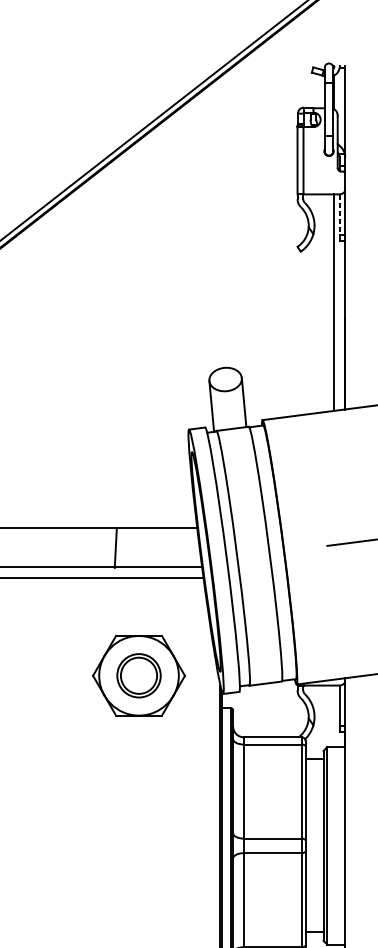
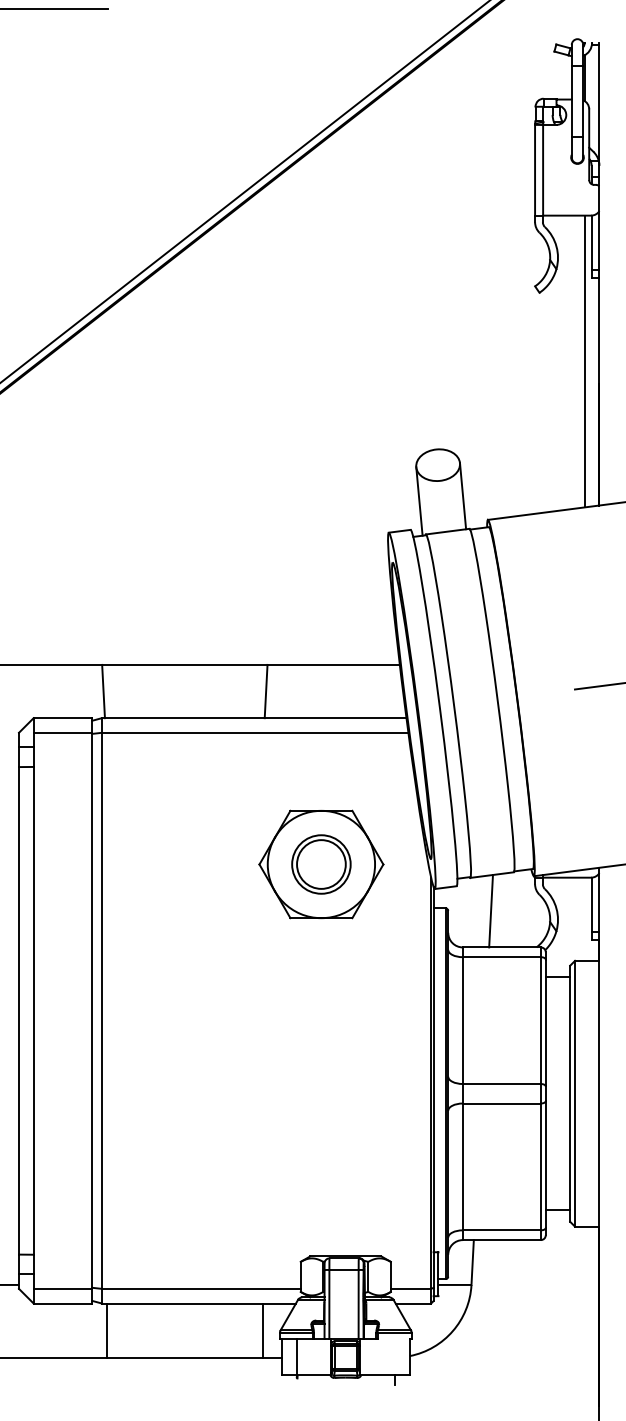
line: (339, 215) -> (591, 243), dashed -> solid
line: (115, 548) -> (265, 691), moved
line: (264, 709) -> (490, 910), added

